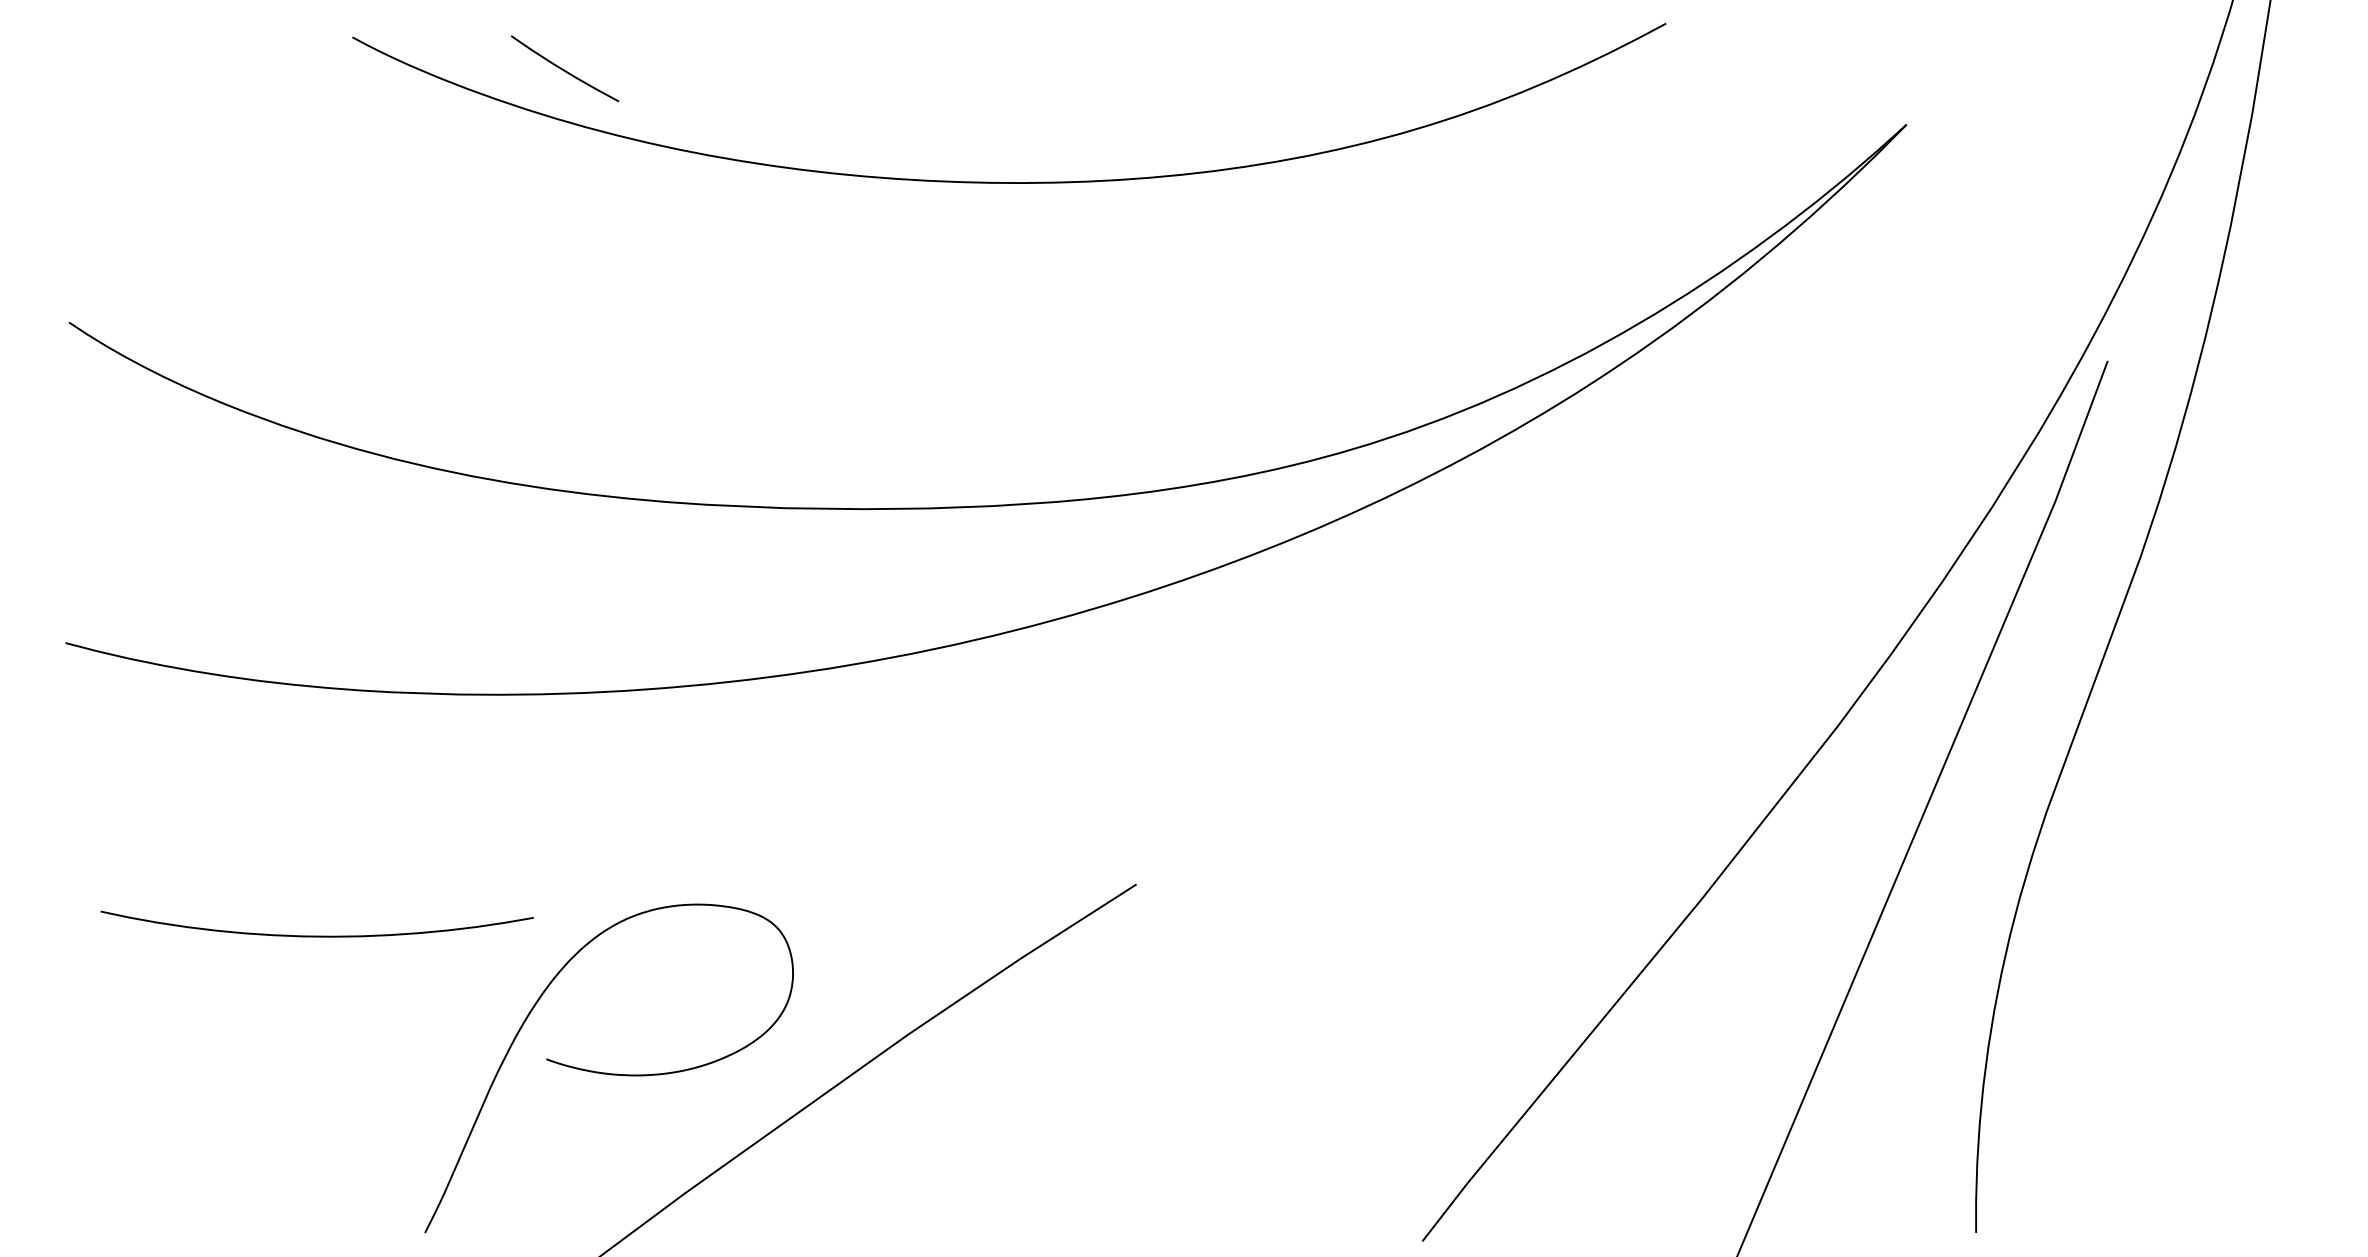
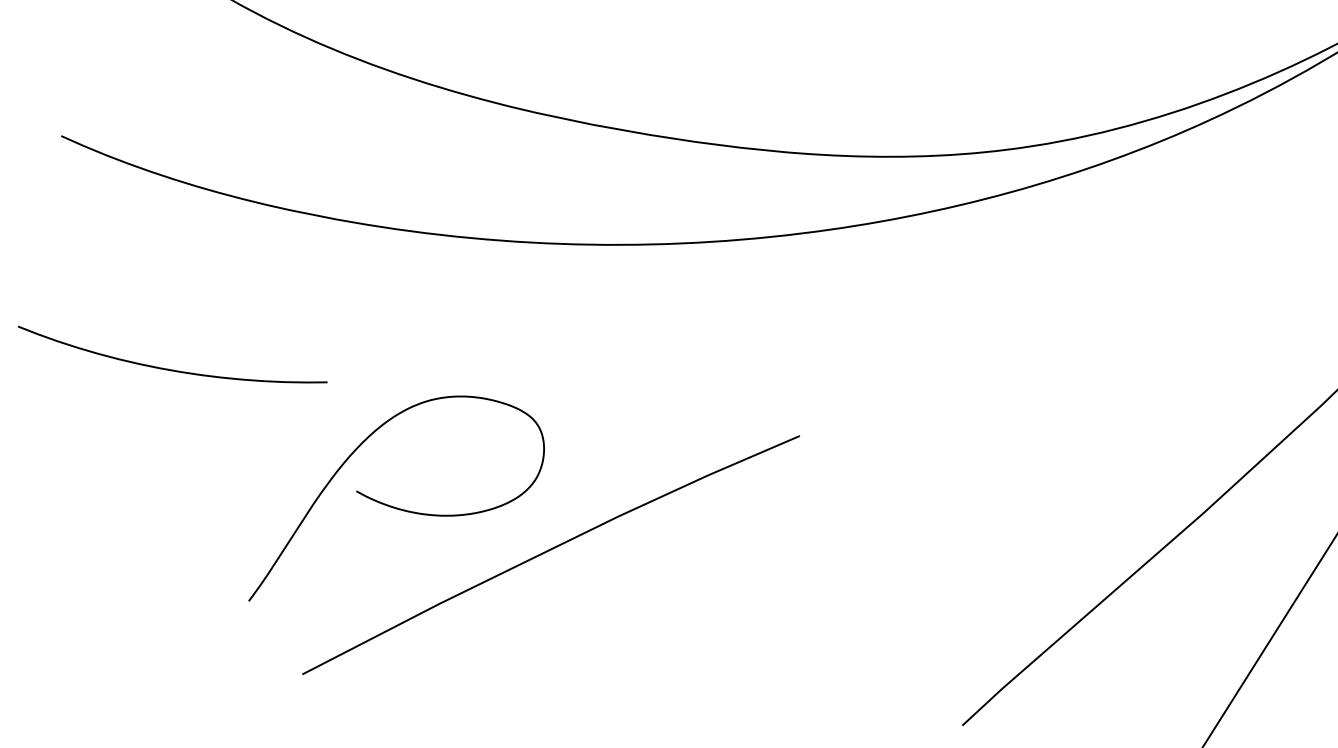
curve: (316, 935) -> (169, 369), moved

